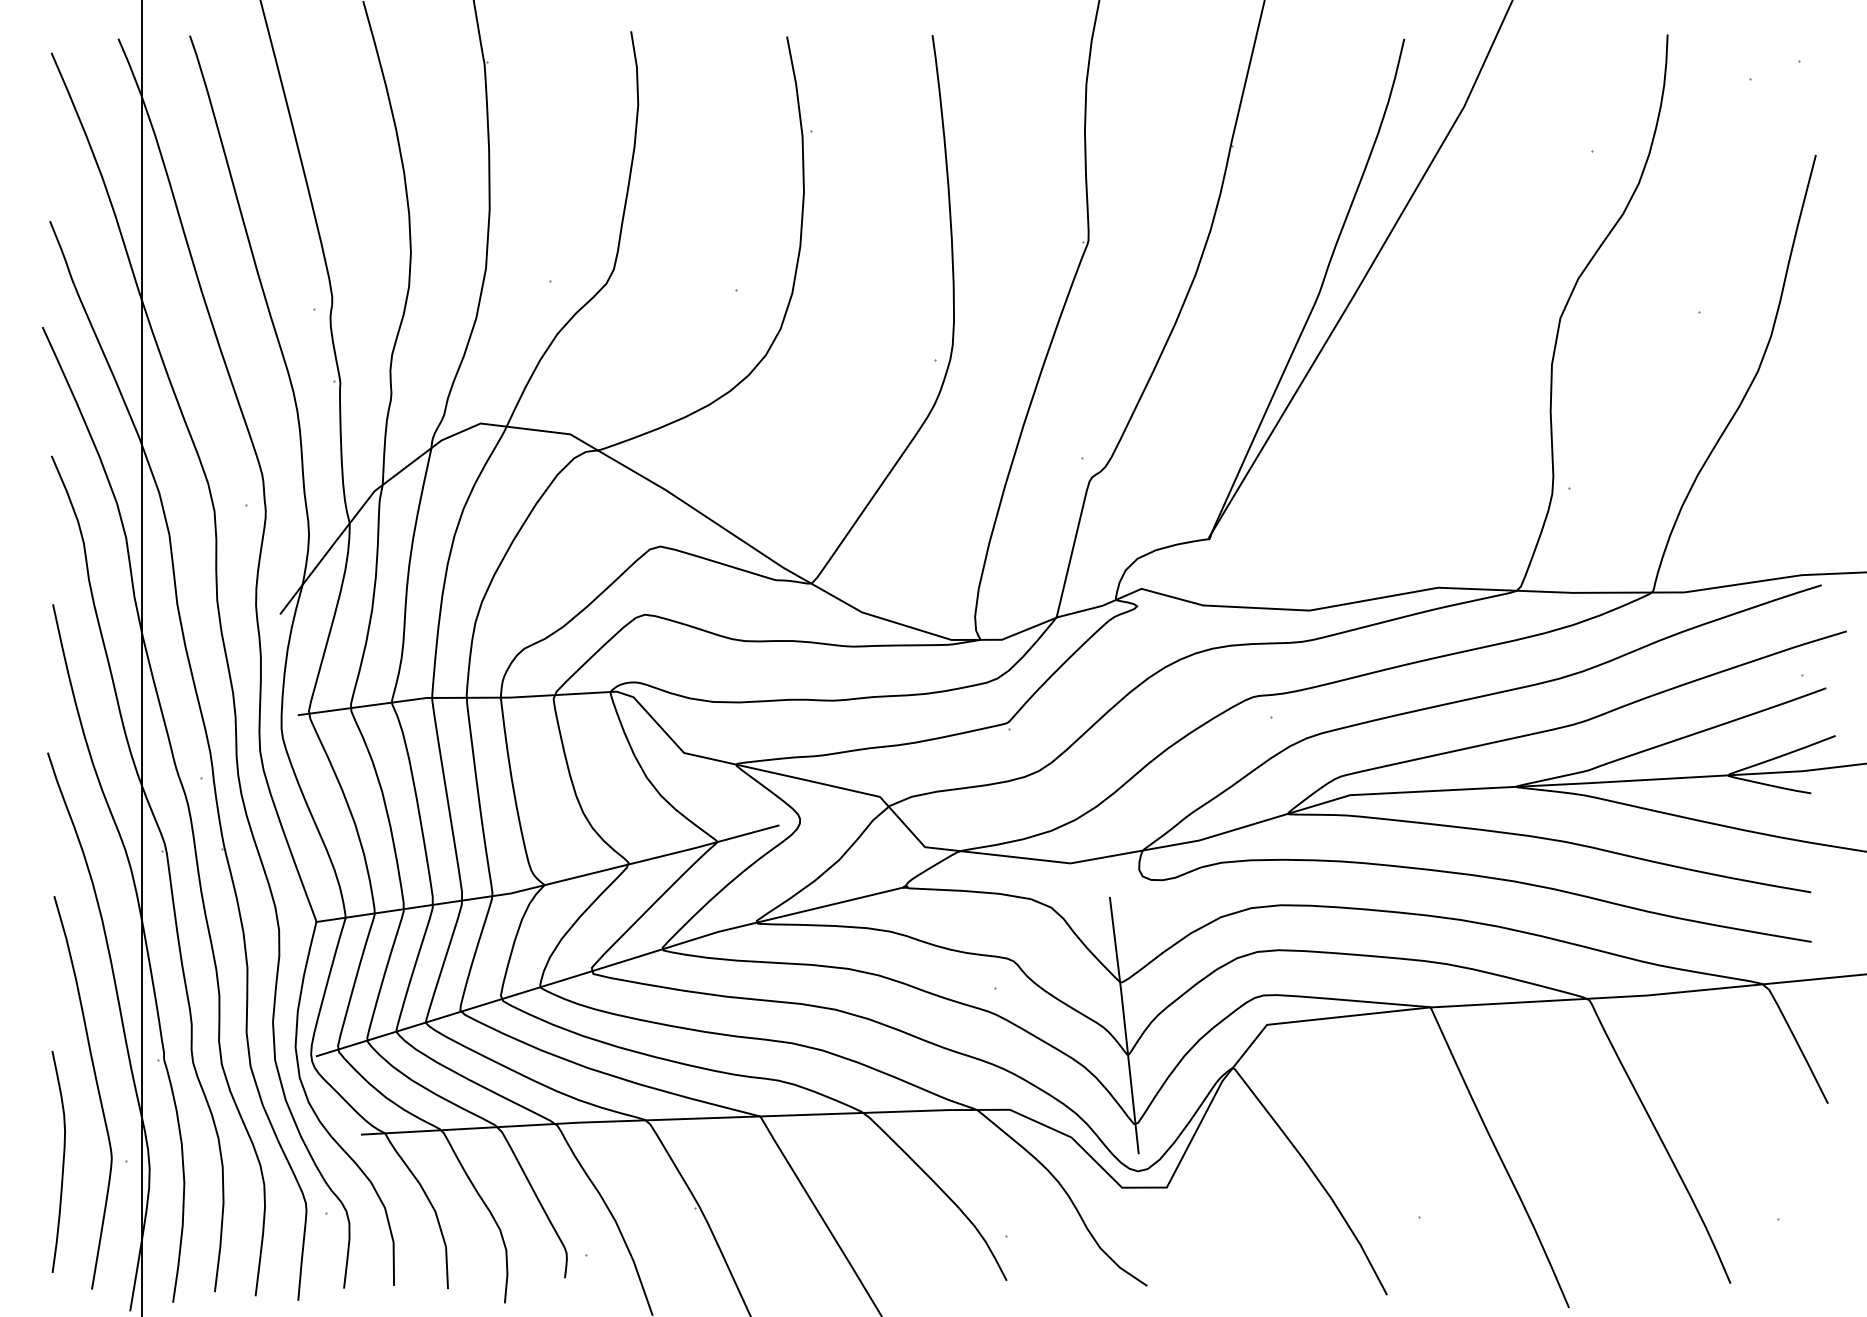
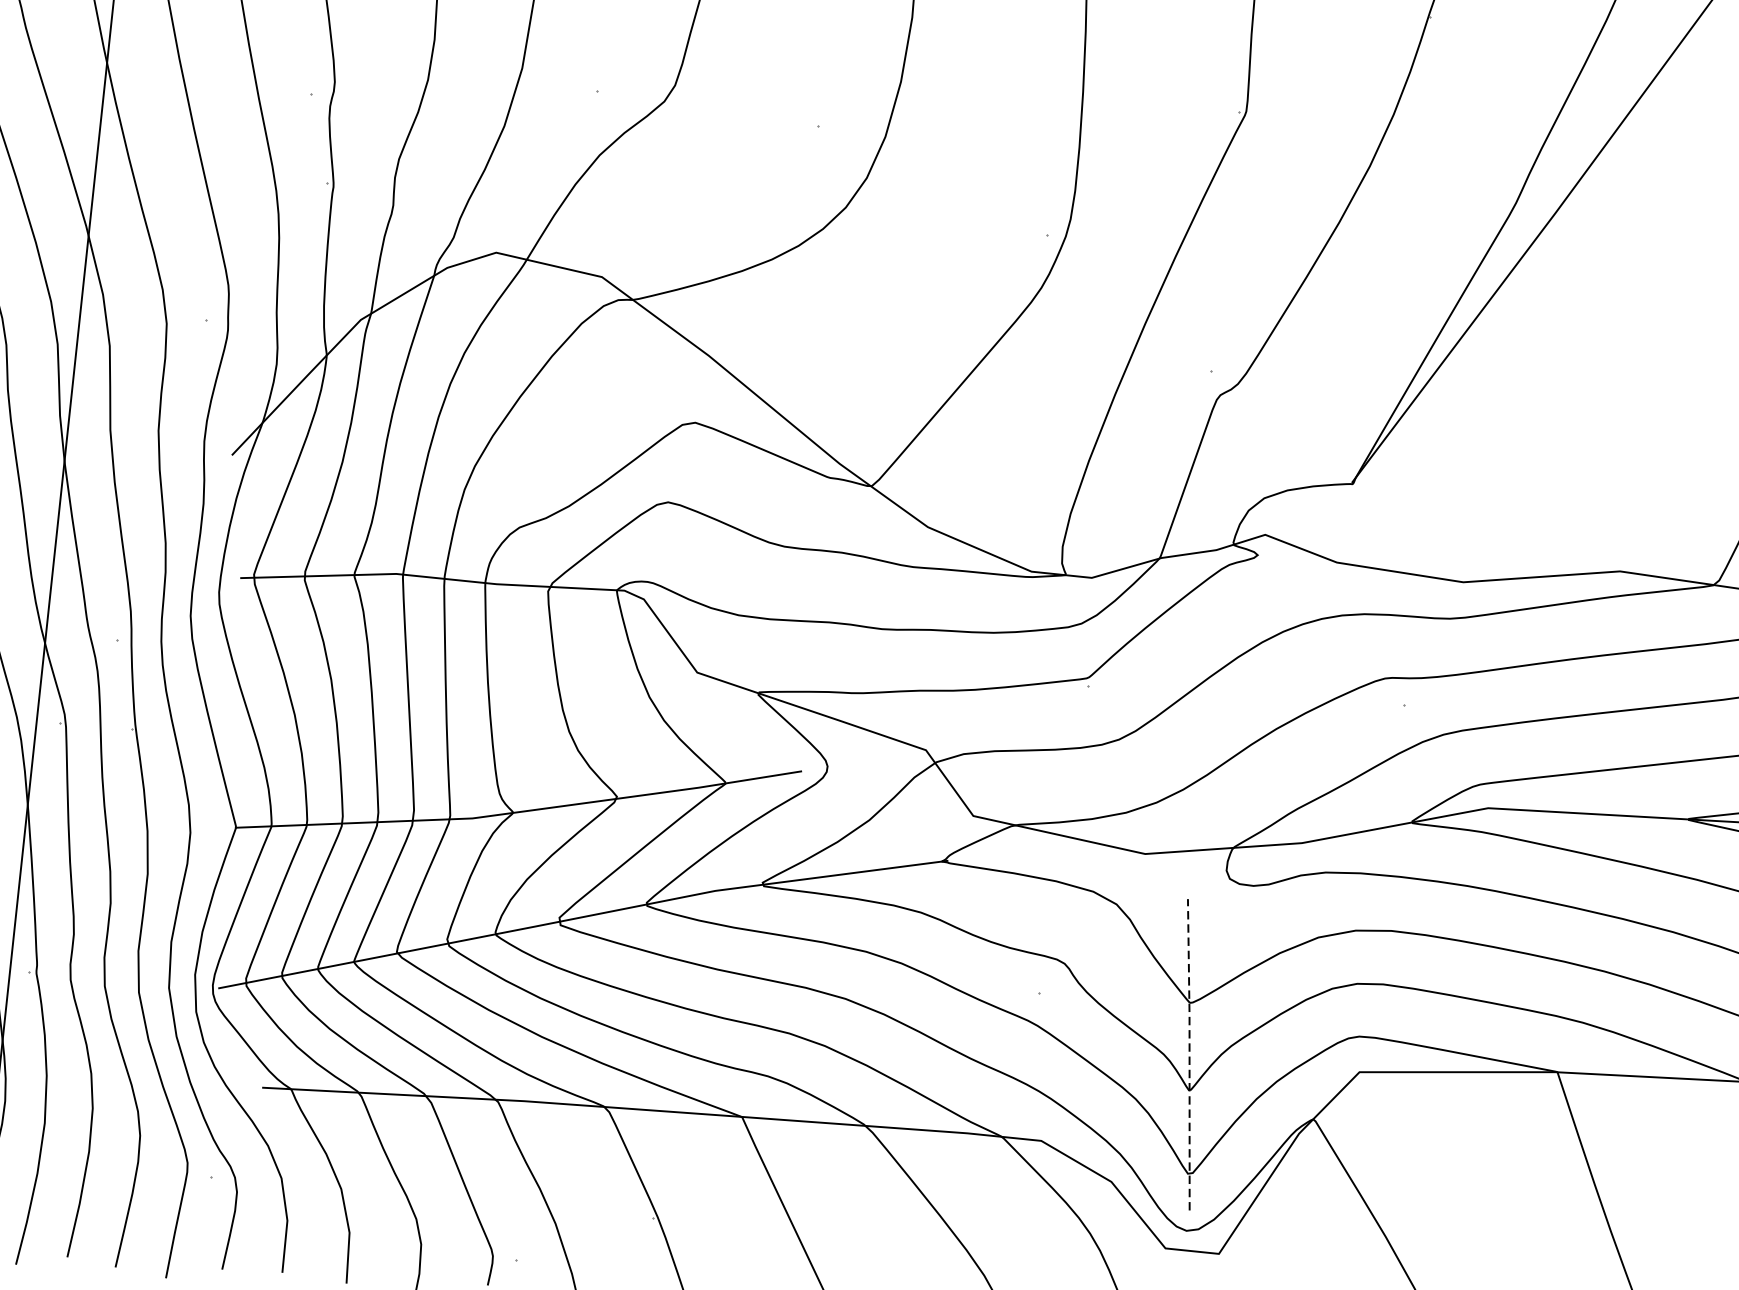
line: (1124, 1024) -> (1189, 1053), solid -> dashed

